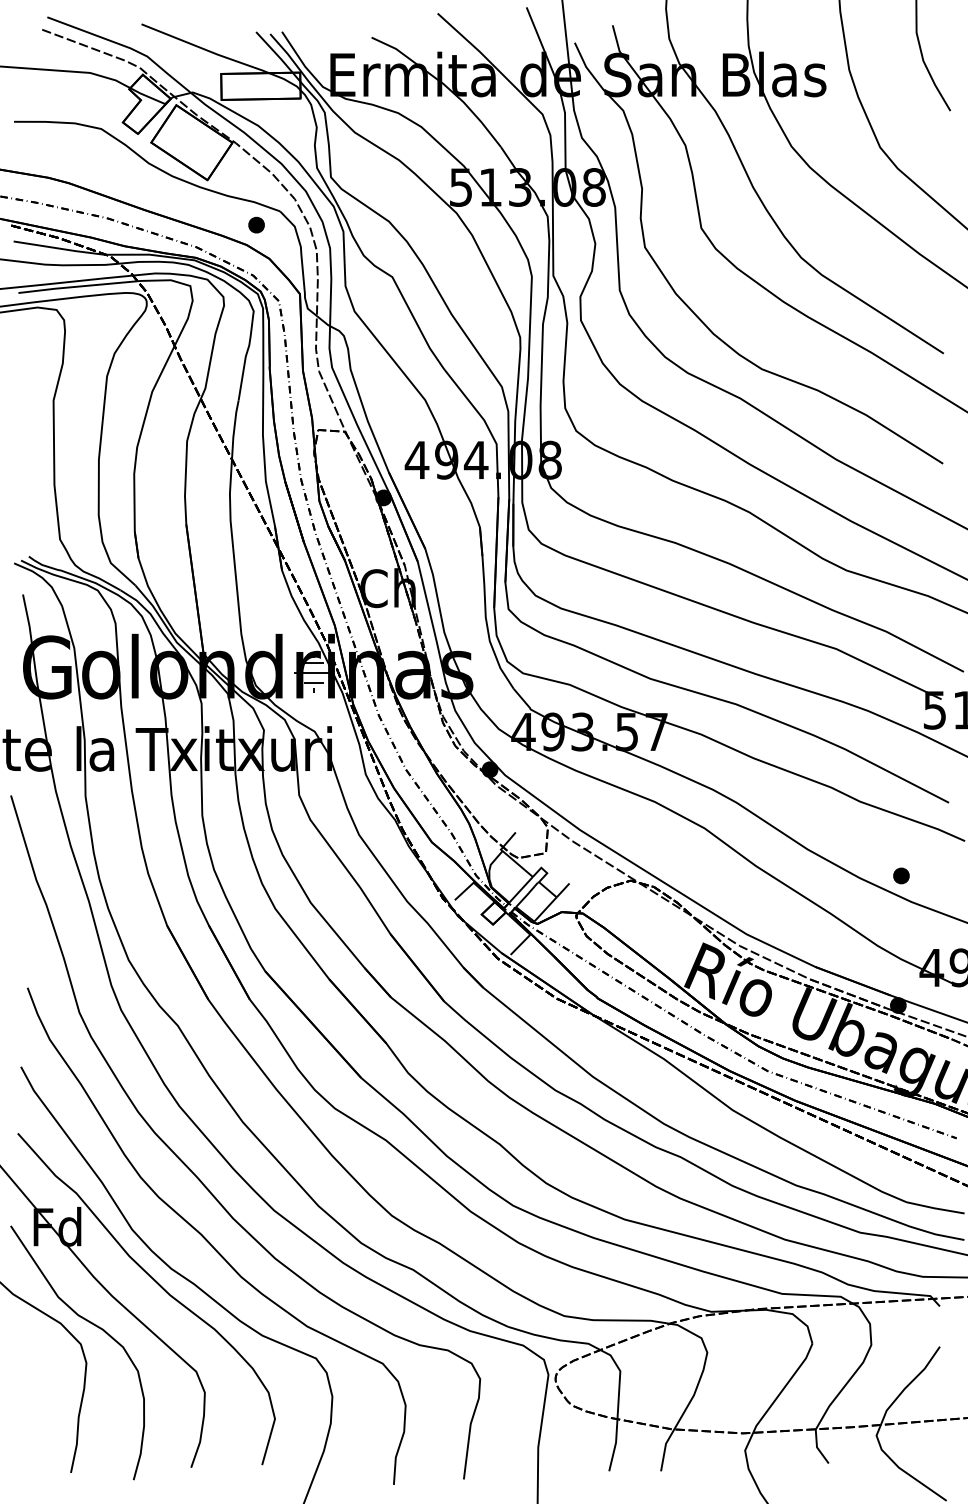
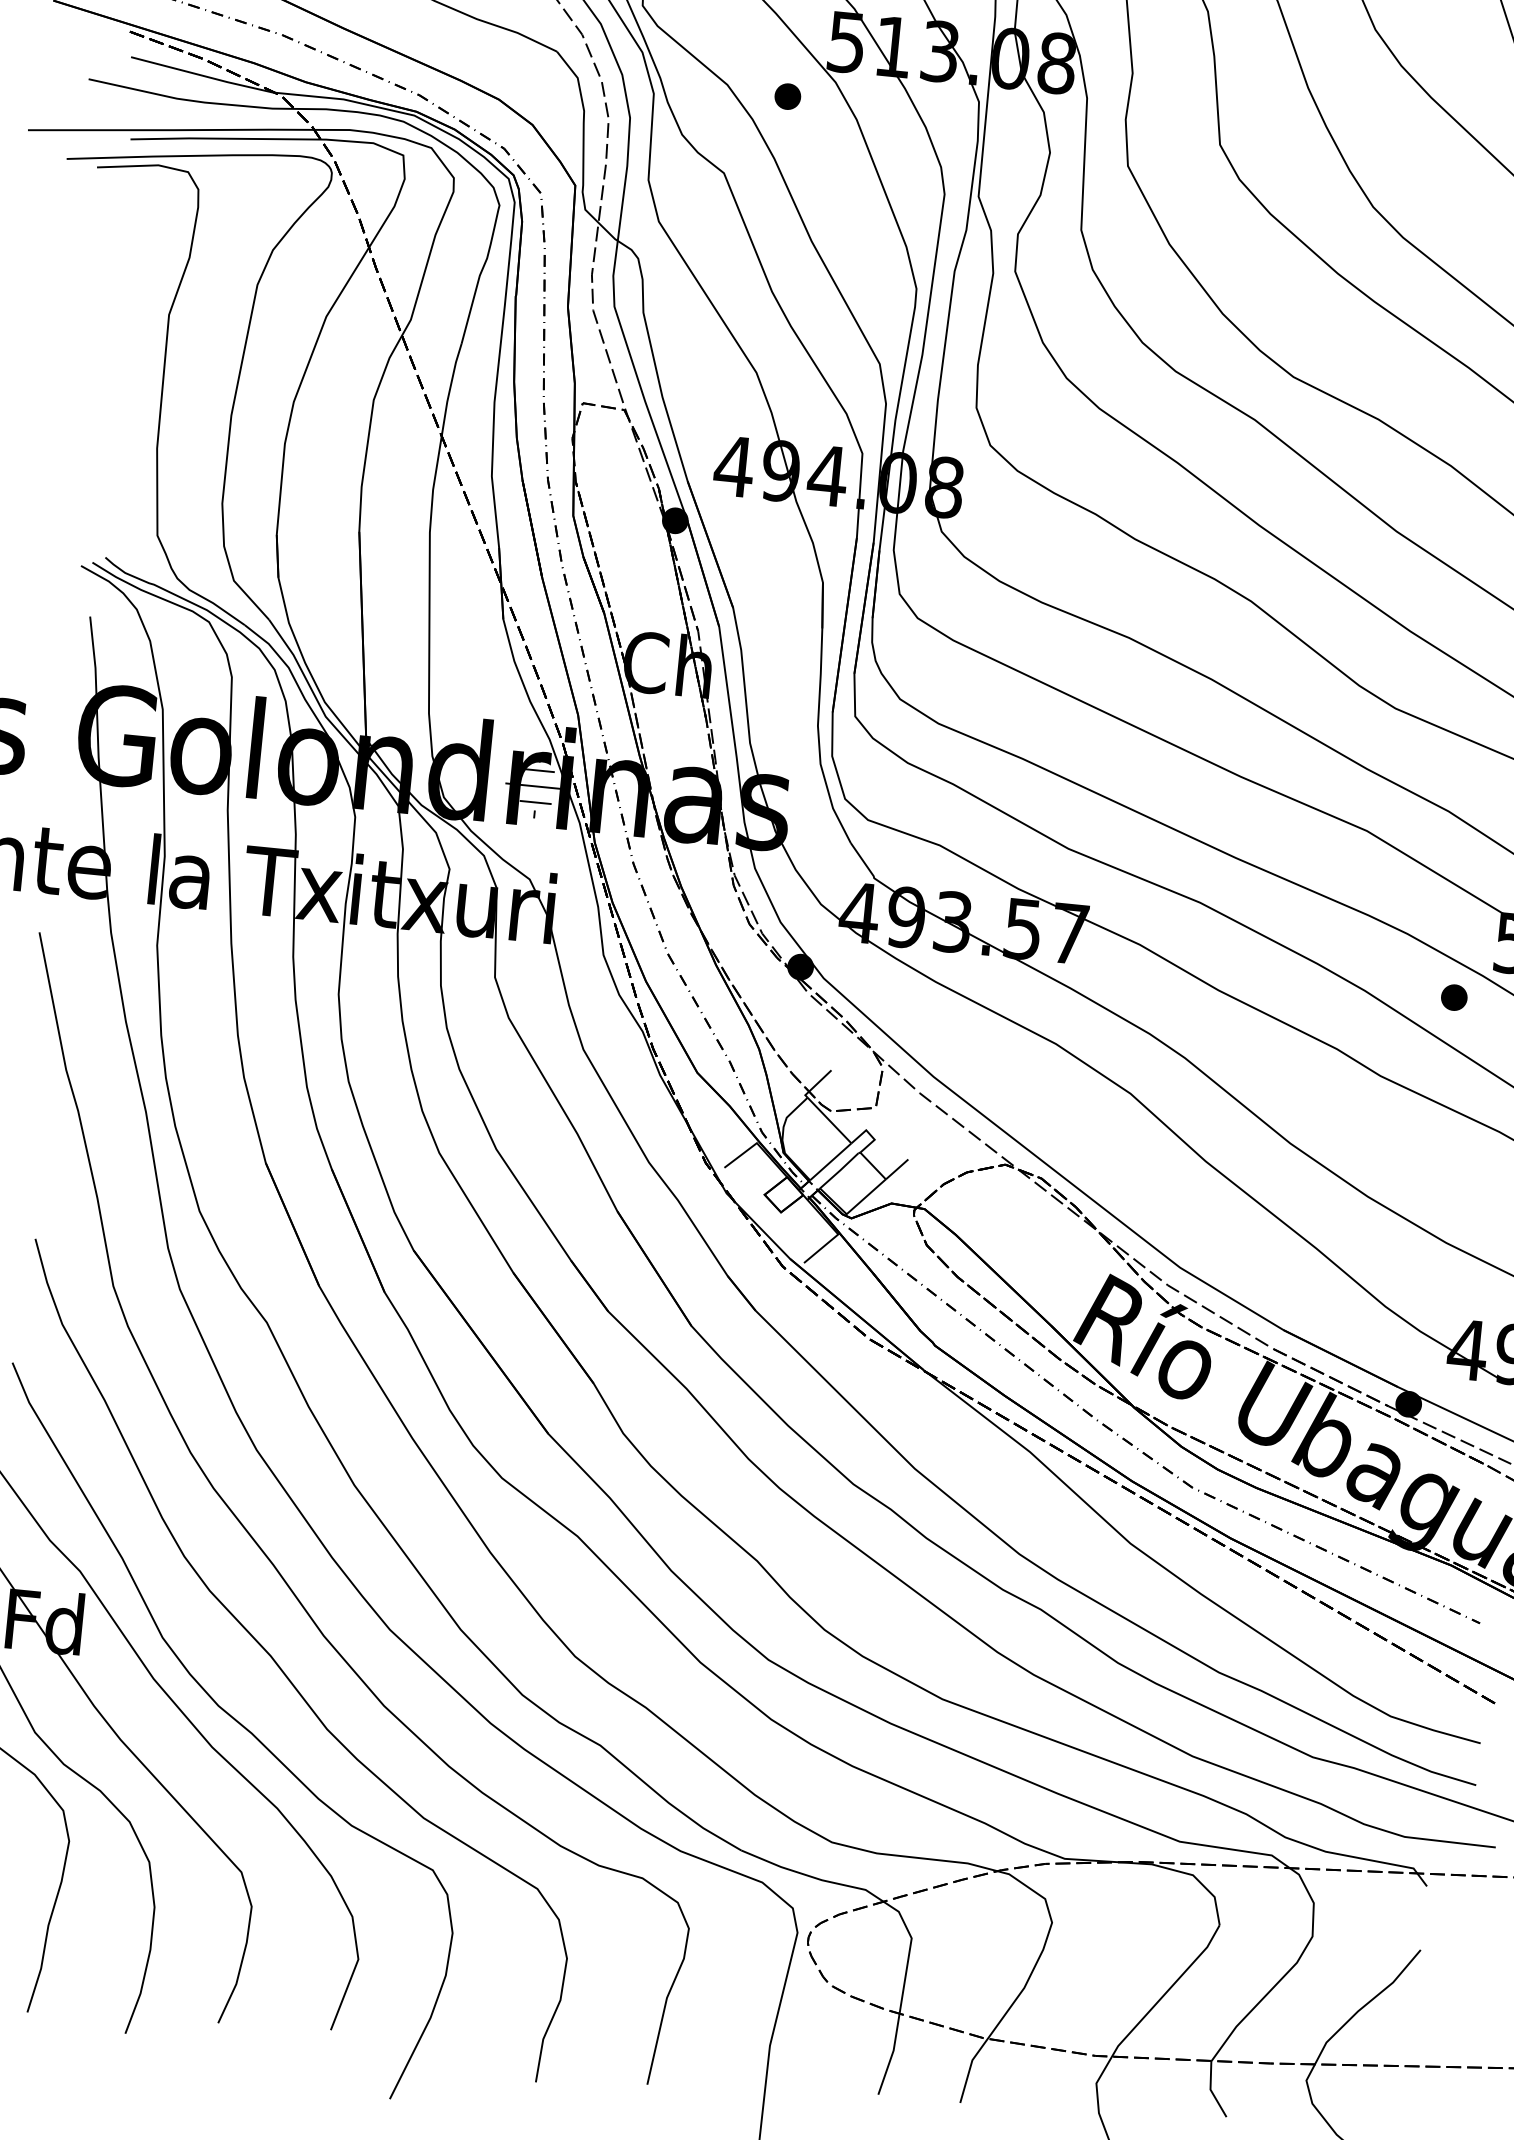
part: (256, 224) -> (787, 95), moved
part: (901, 875) -> (1454, 996), moved

